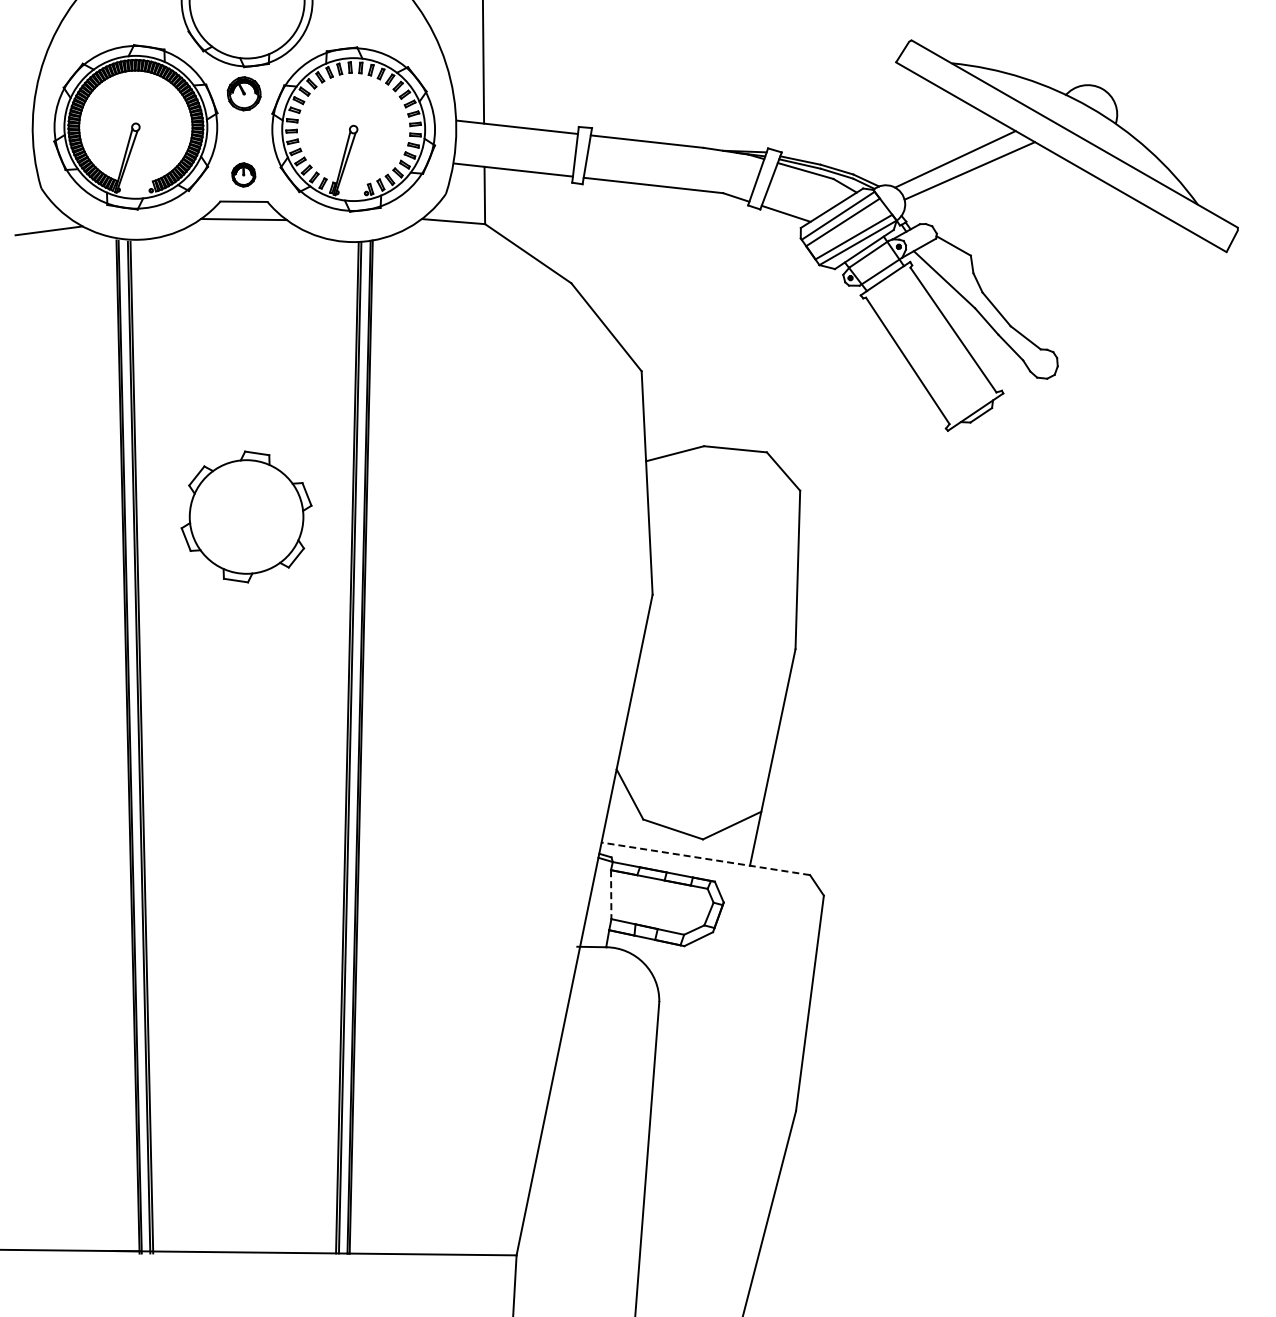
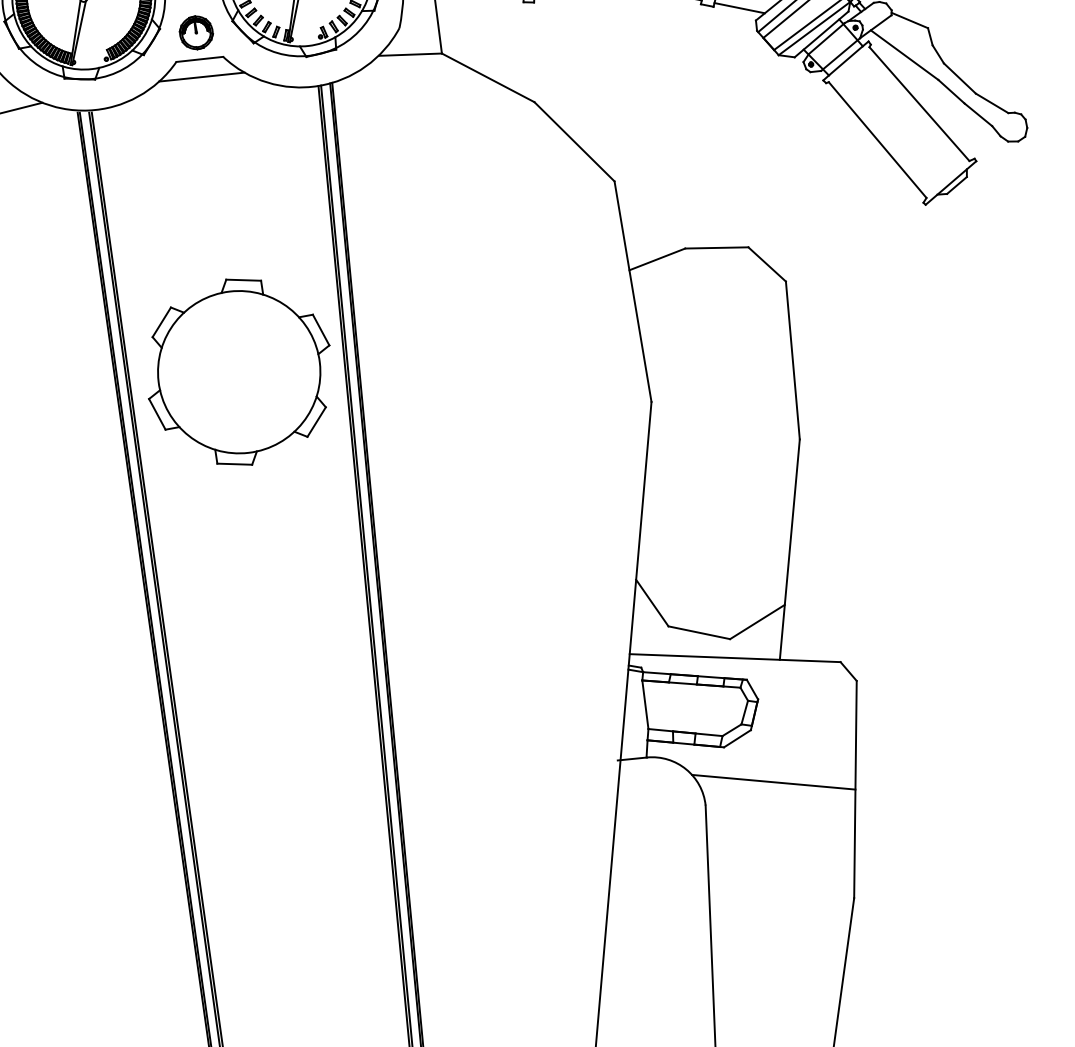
part: (243, 174) -> (196, 32), size x1.43
part: (246, 516) -> (239, 371), size x1.43
line: (705, 858) -> (734, 657), dashed -> solid
line: (611, 895) -> (645, 705), dashed -> solid
line: (729, 986) -> (773, 782), added

